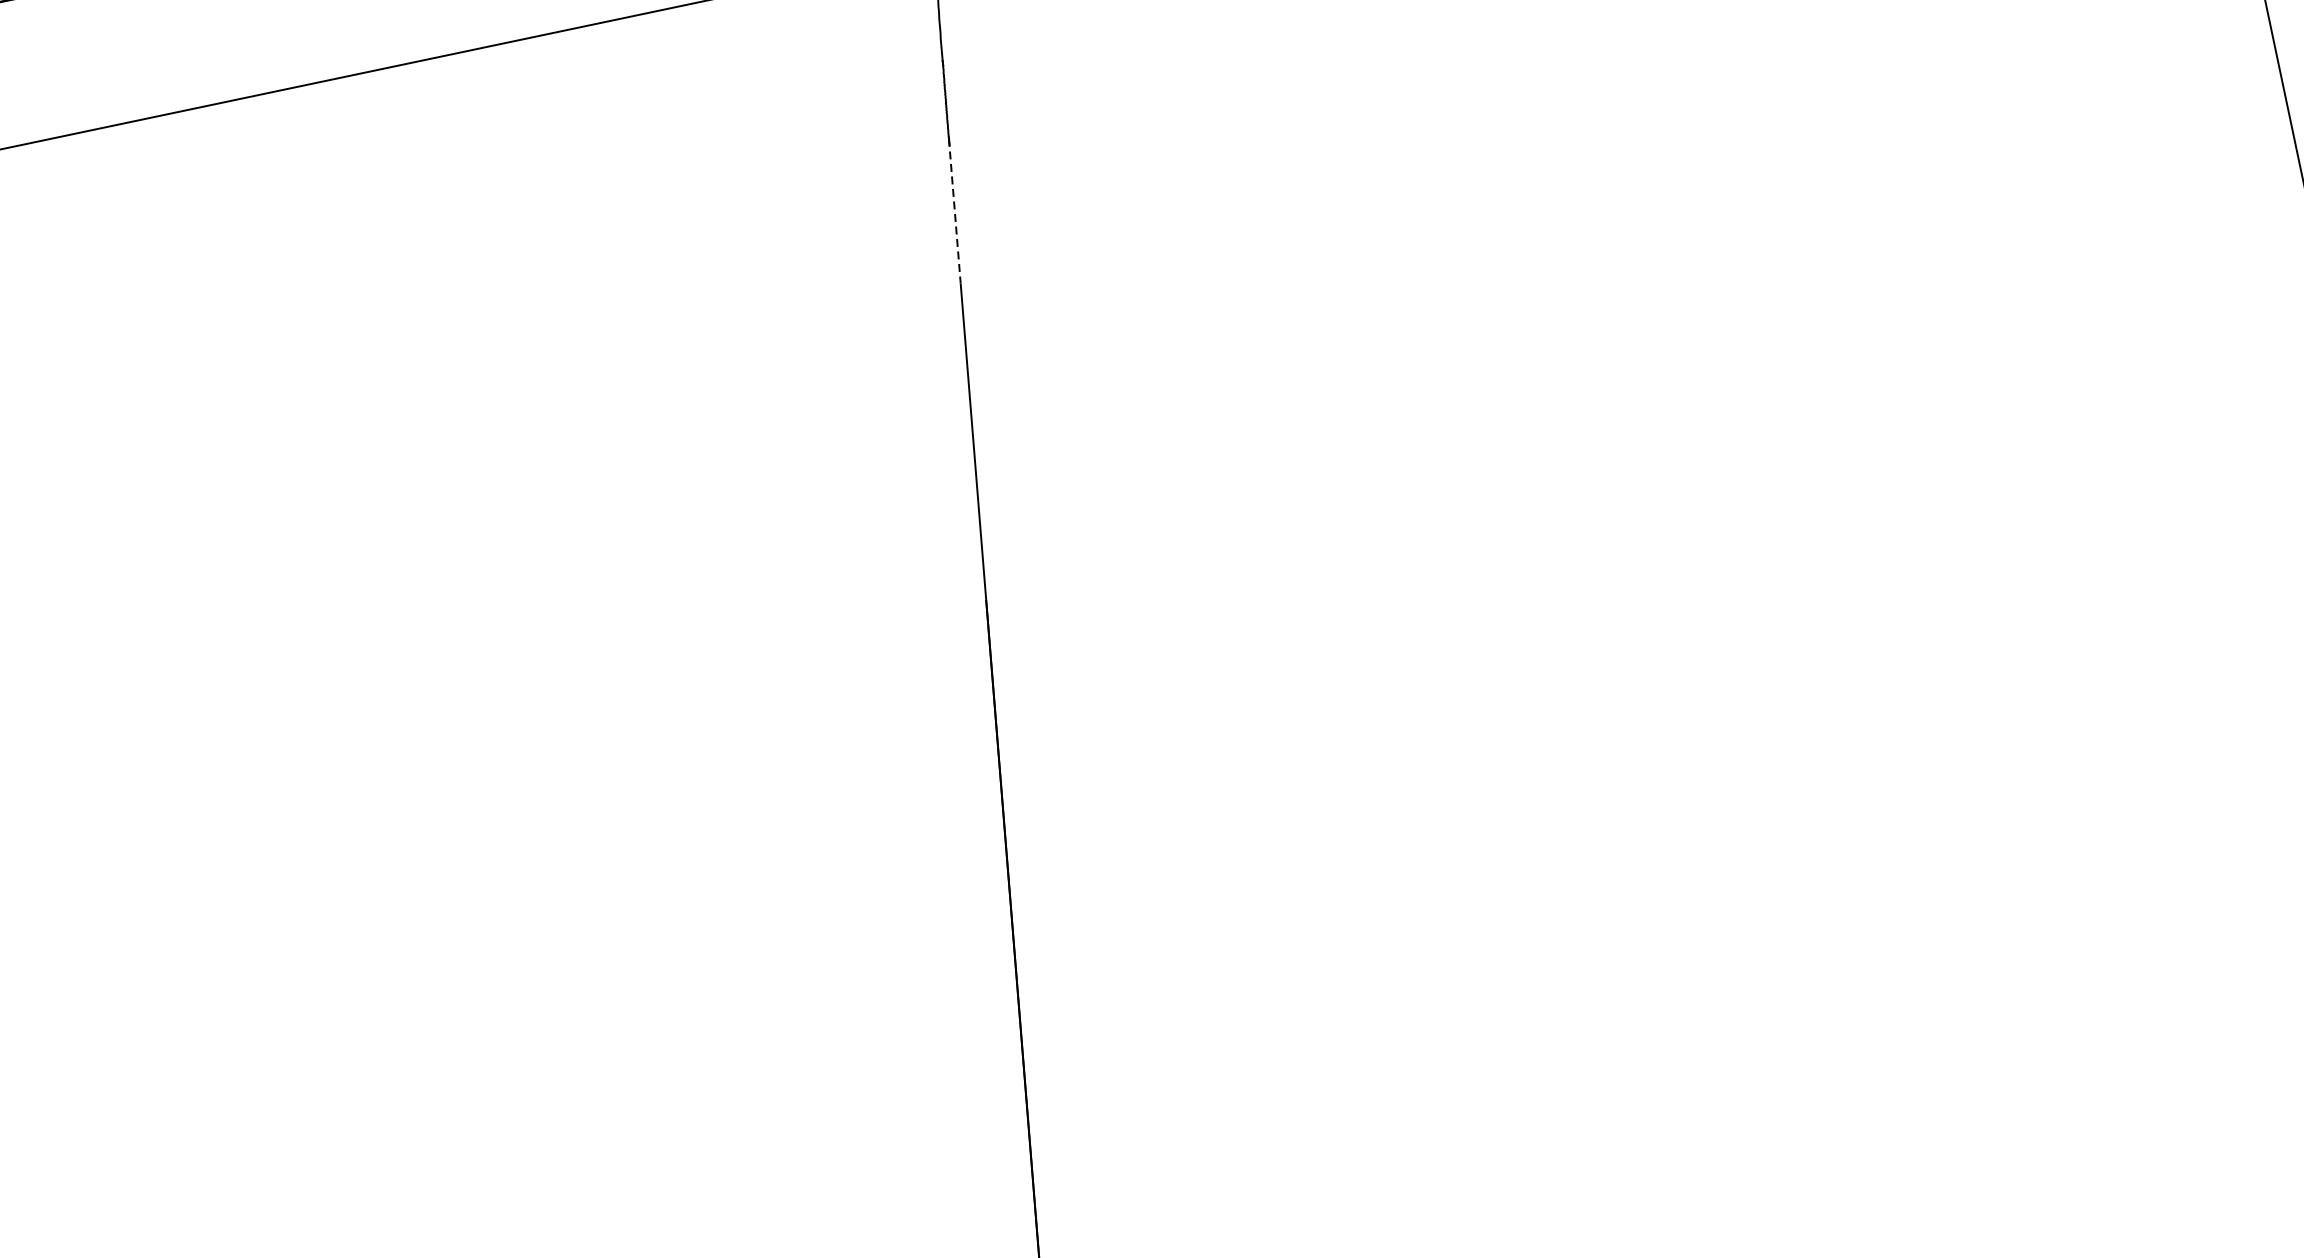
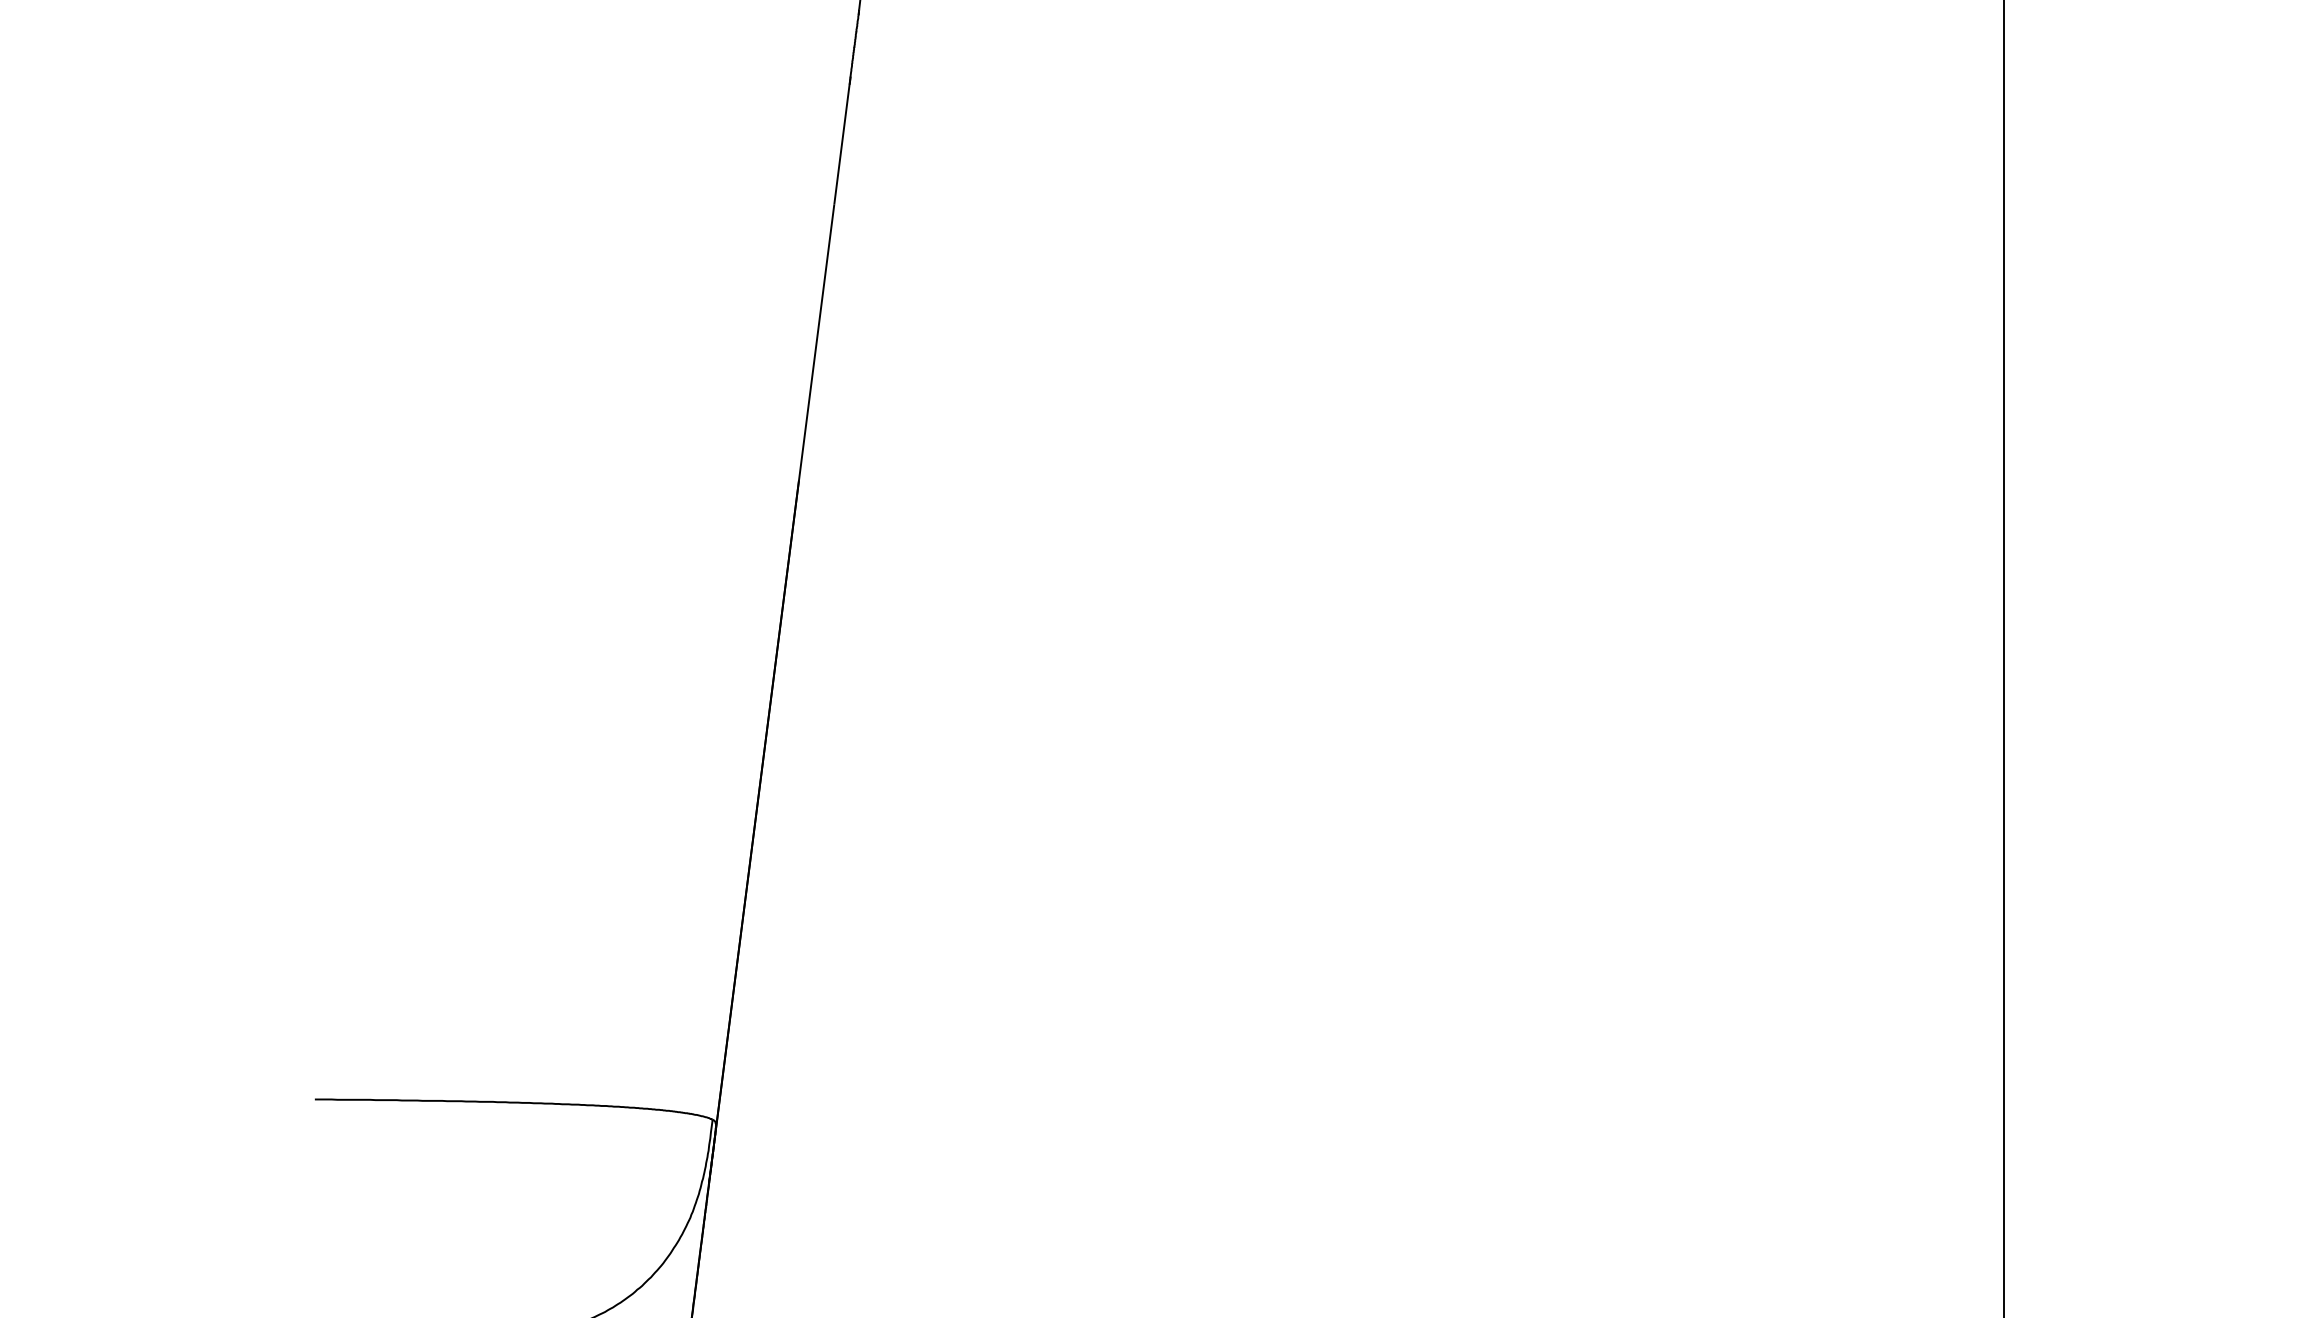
line: (954, 210) -> (842, 141), dashed -> solid

